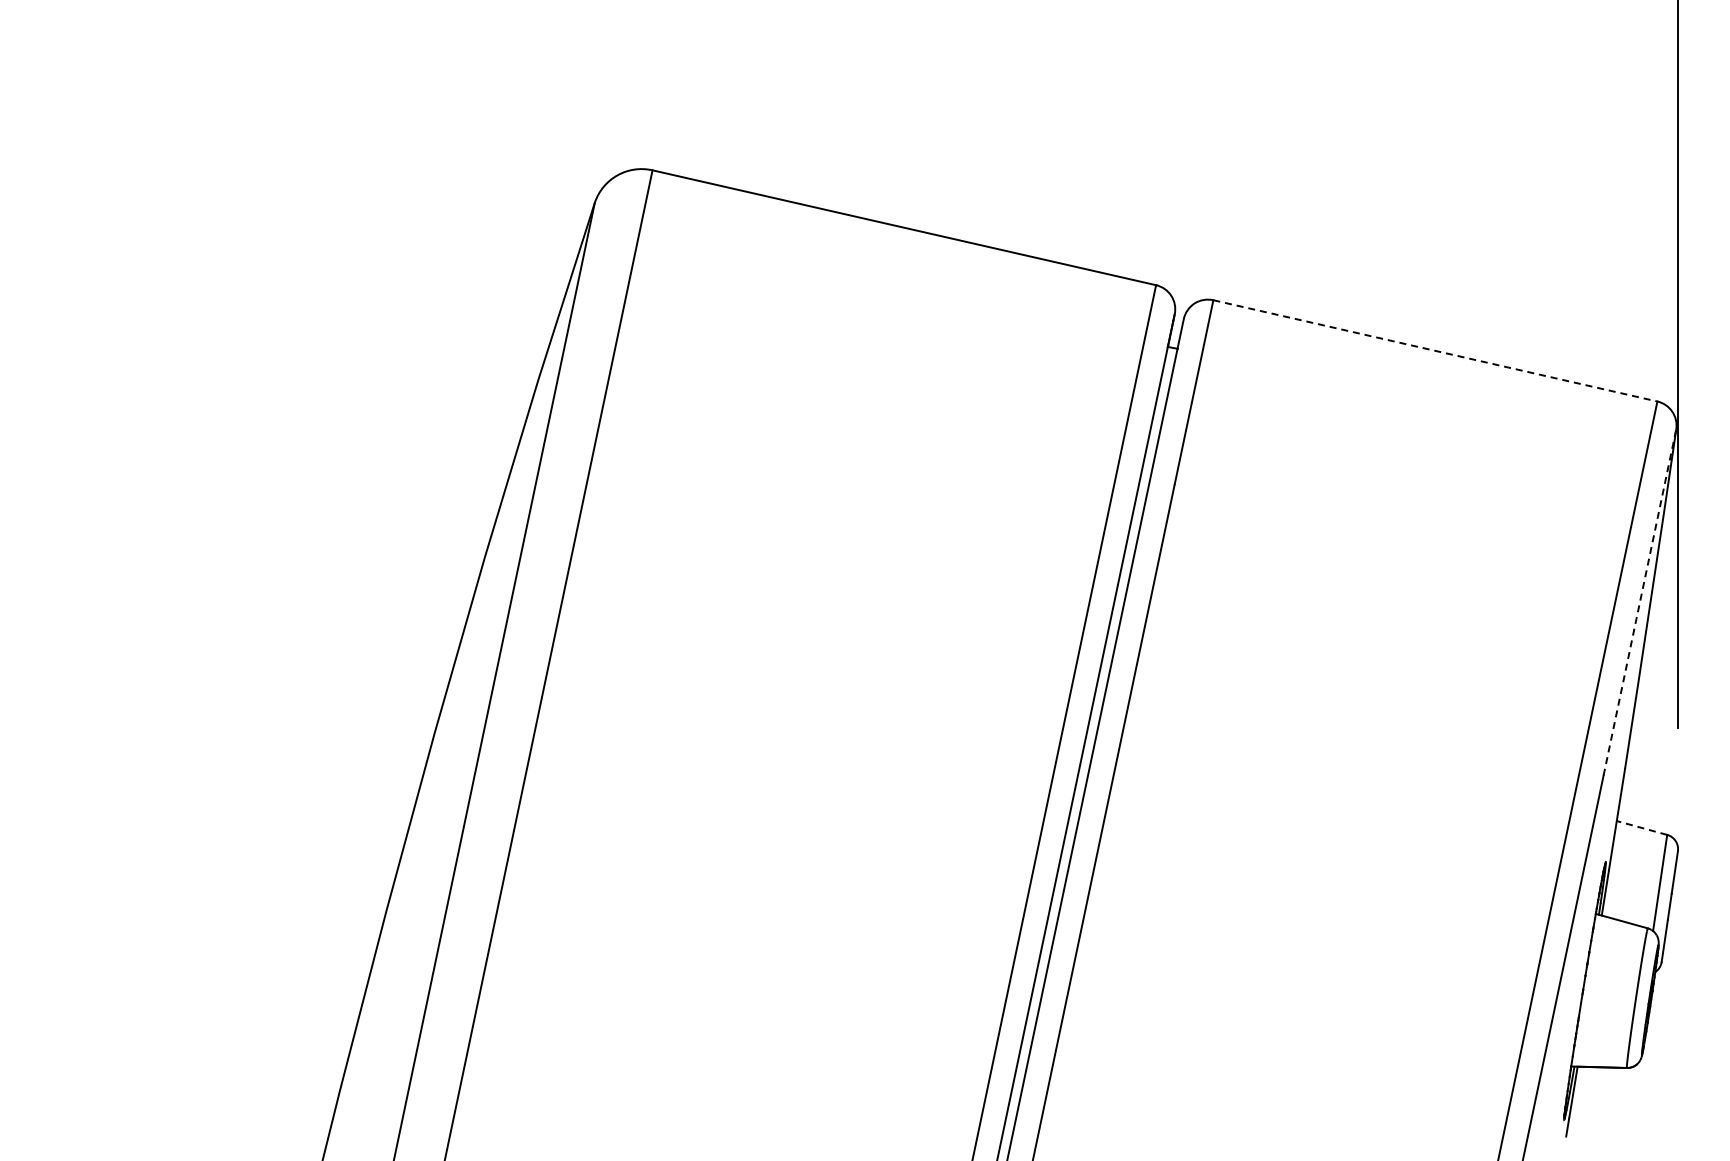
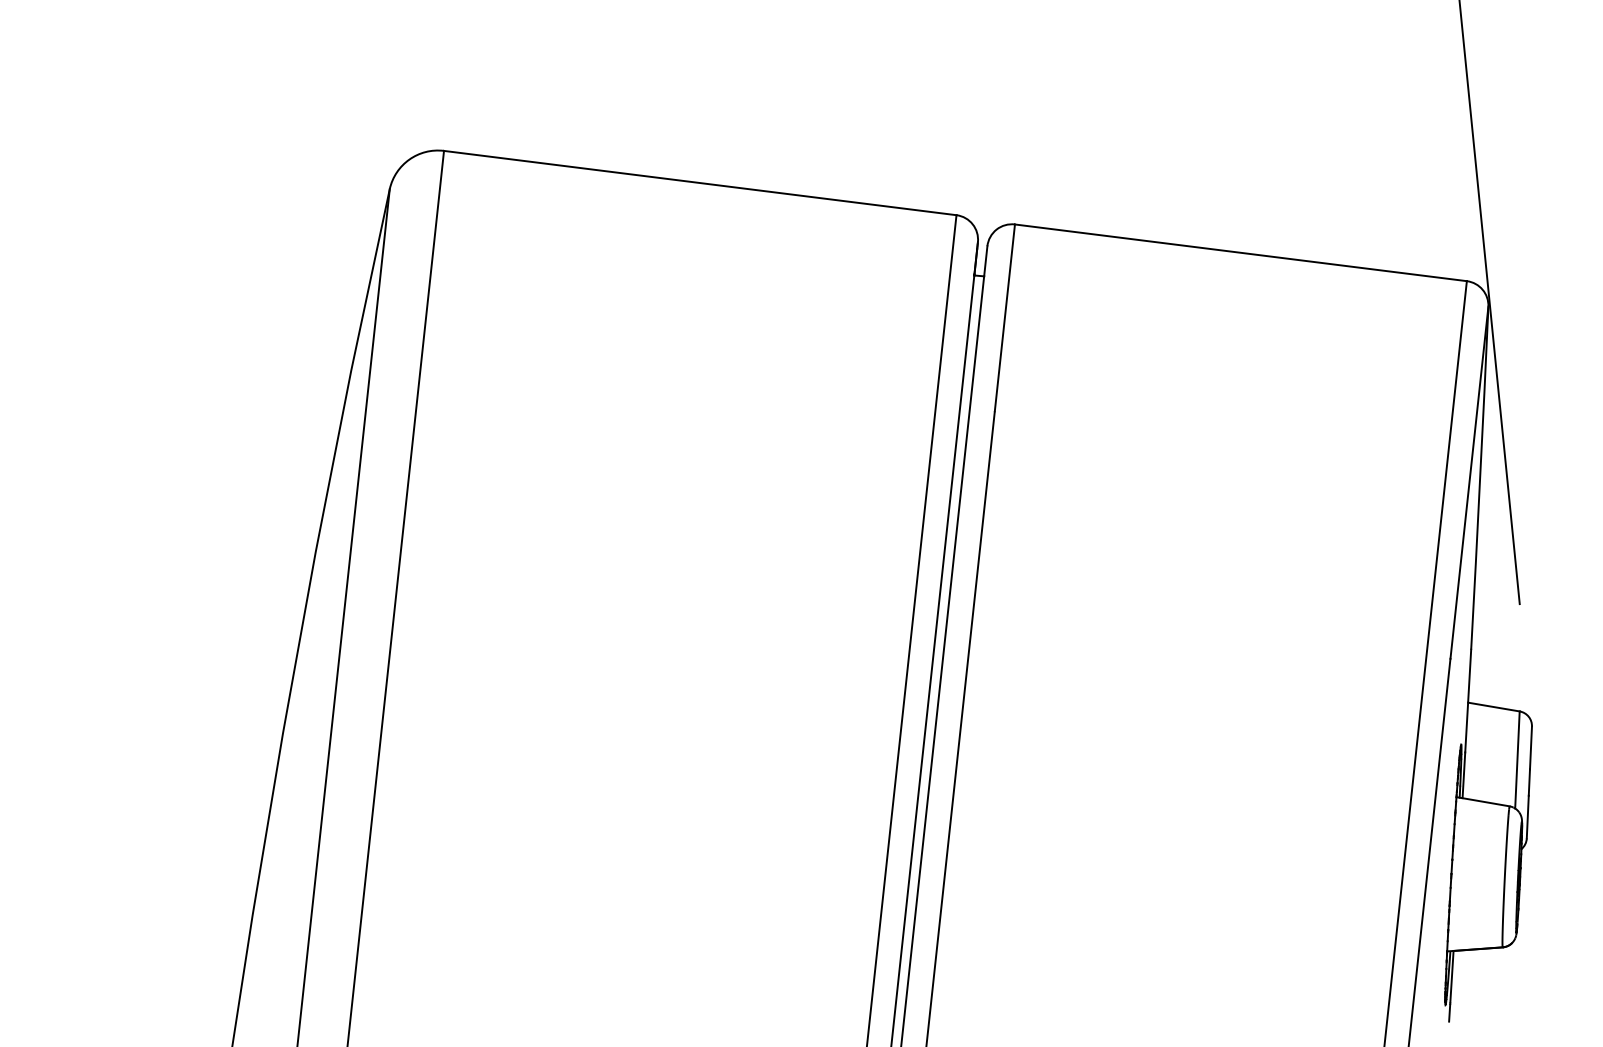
line: (1435, 350) -> (1240, 252), dashed -> solid
line: (1640, 601) -> (1469, 481), dashed -> solid
line: (1641, 827) -> (1493, 706), dashed -> solid

